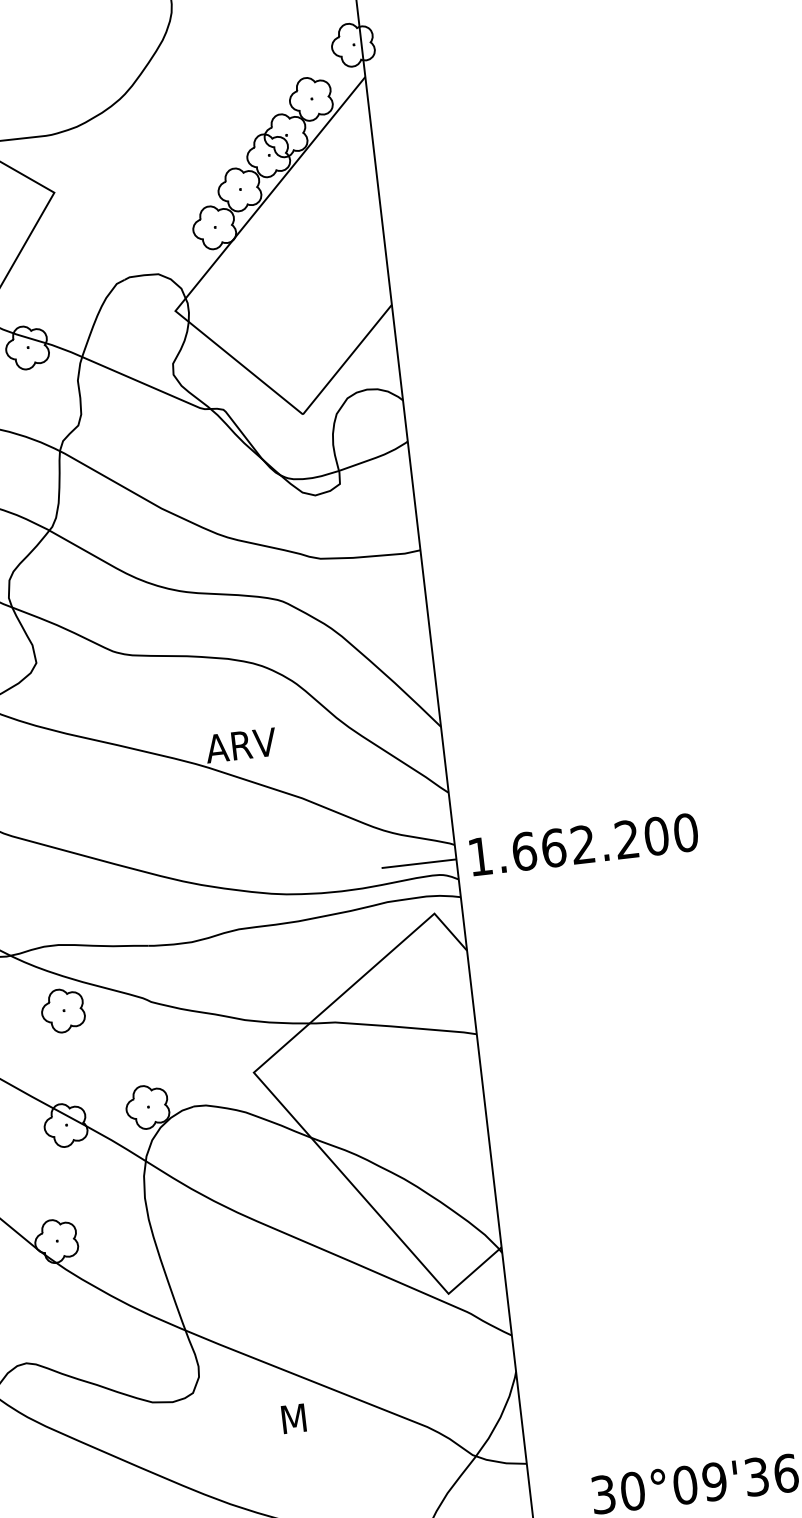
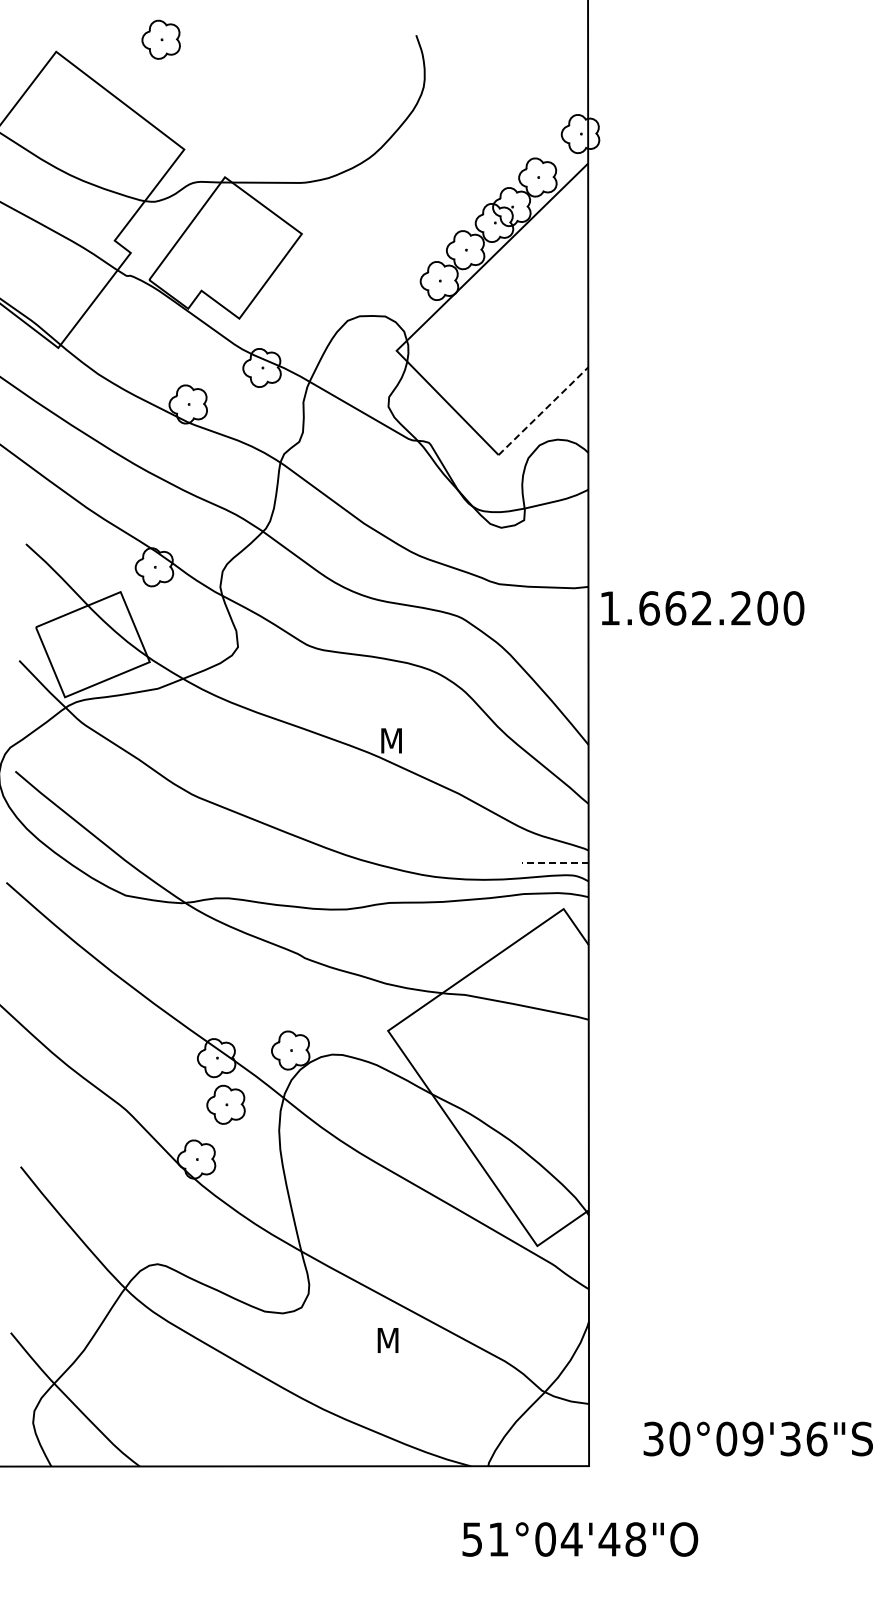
line: (347, 359) -> (543, 411), solid -> dashed
text: (240, 745) -> (409, 740), ARV -> M
text: (583, 844) -> (702, 608), moved
line: (418, 863) -> (554, 863), solid -> dashed
part: (62, 1010) -> (225, 1104), moved

